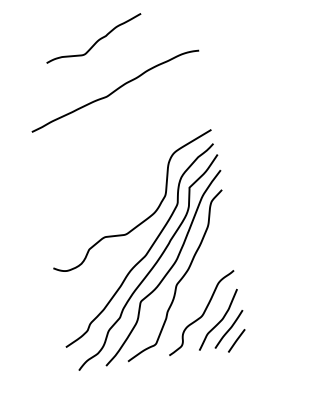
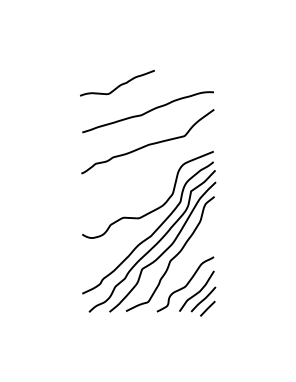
curve: (96, 39) -> (119, 84), moved
curve: (123, 132) -> (149, 143), added

